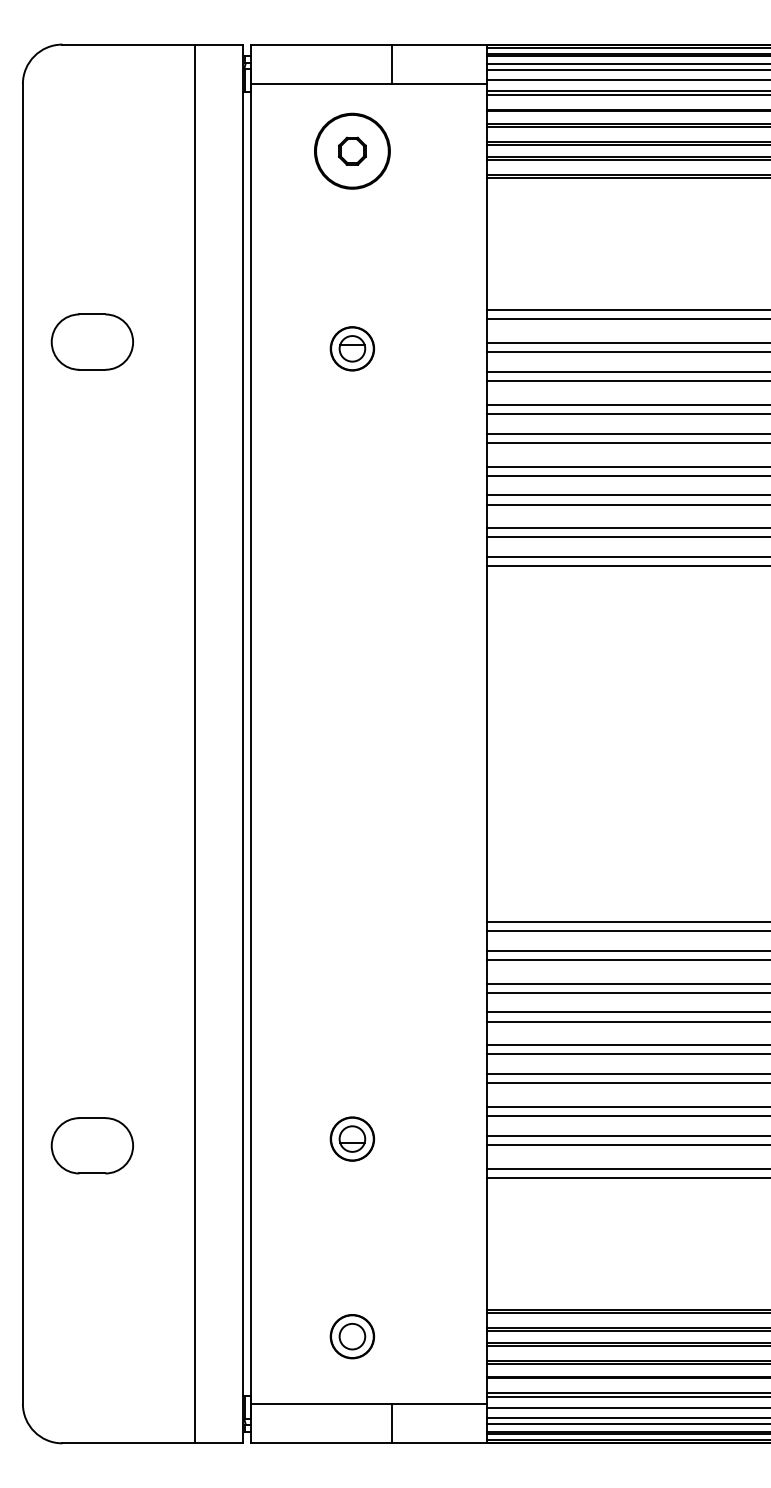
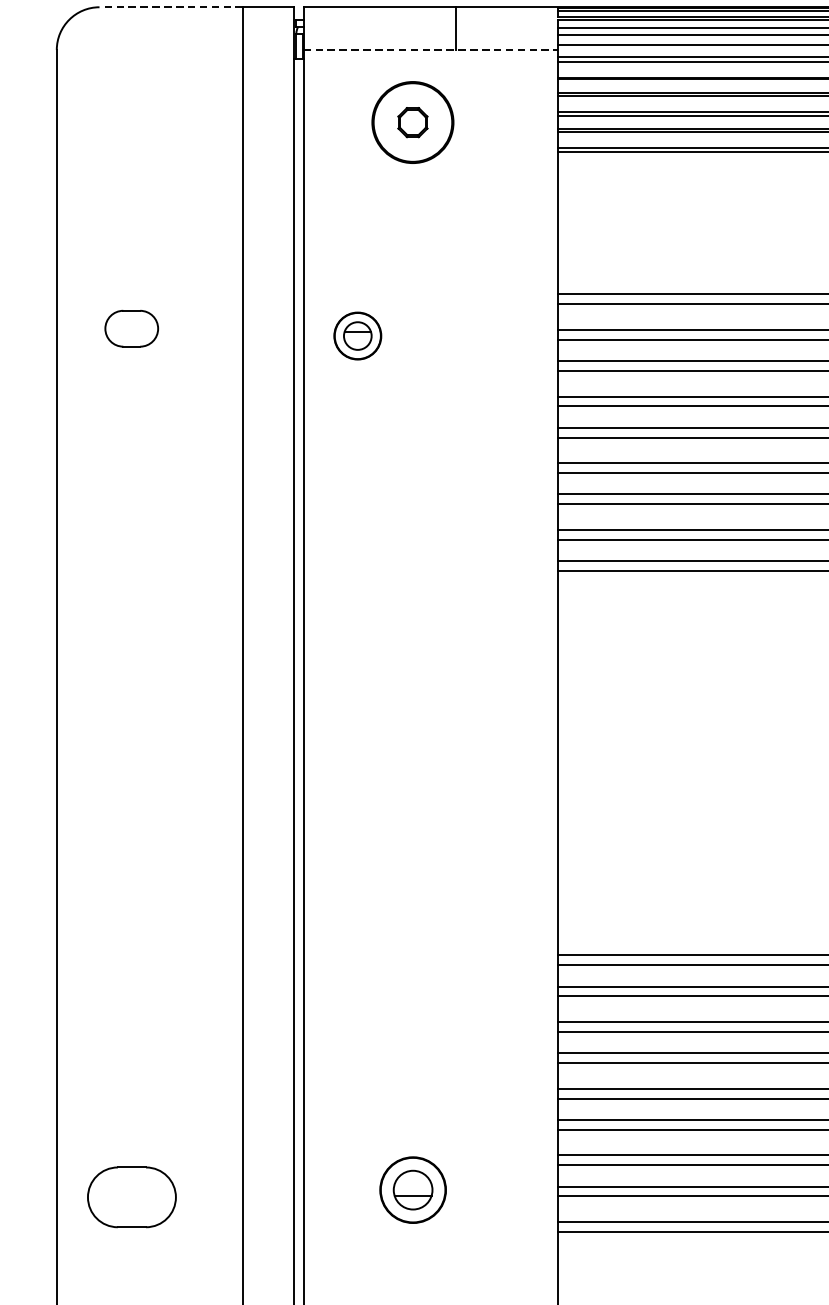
line: (128, 44) -> (170, 7), solid -> dashed
line: (369, 84) -> (431, 50), solid -> dashed
part: (91, 341) -> (130, 328), size x0.6
part: (351, 348) -> (356, 335), moved
part: (351, 1138) -> (411, 1189), size x1.4

